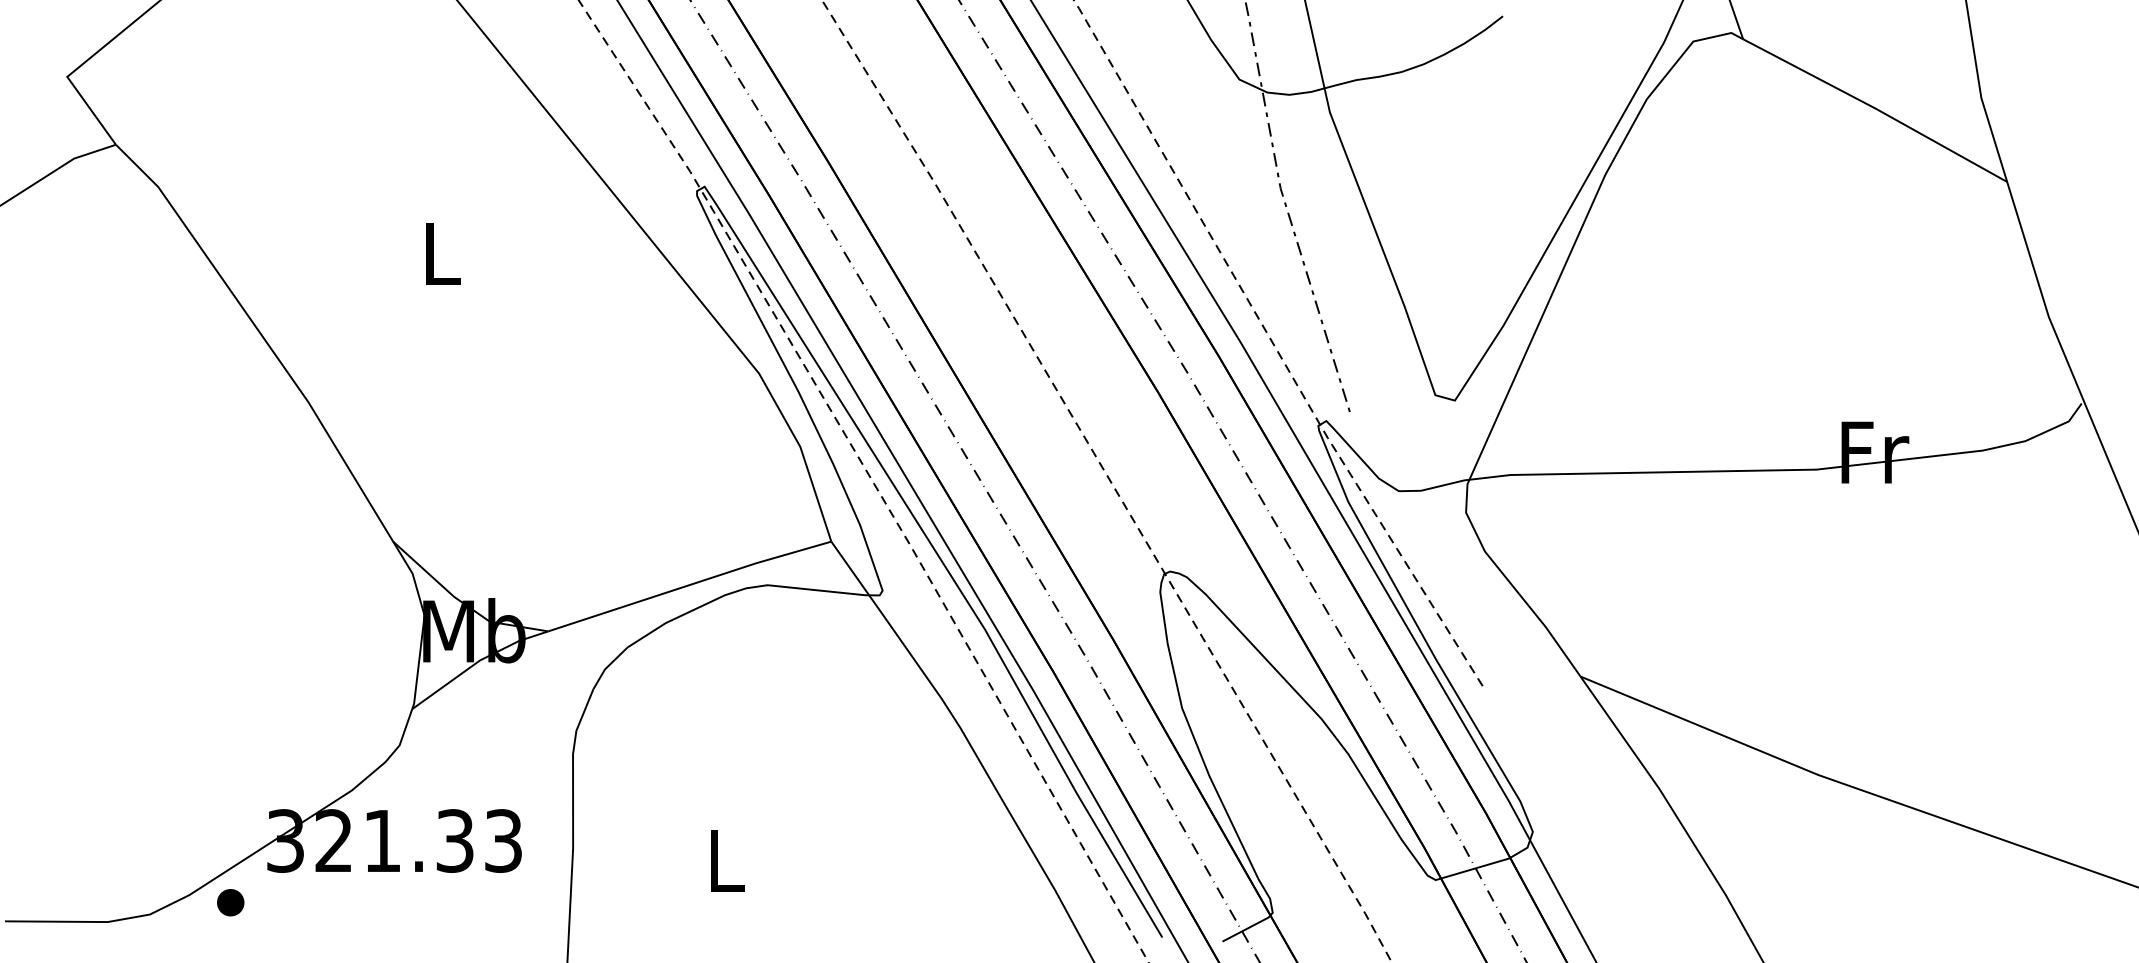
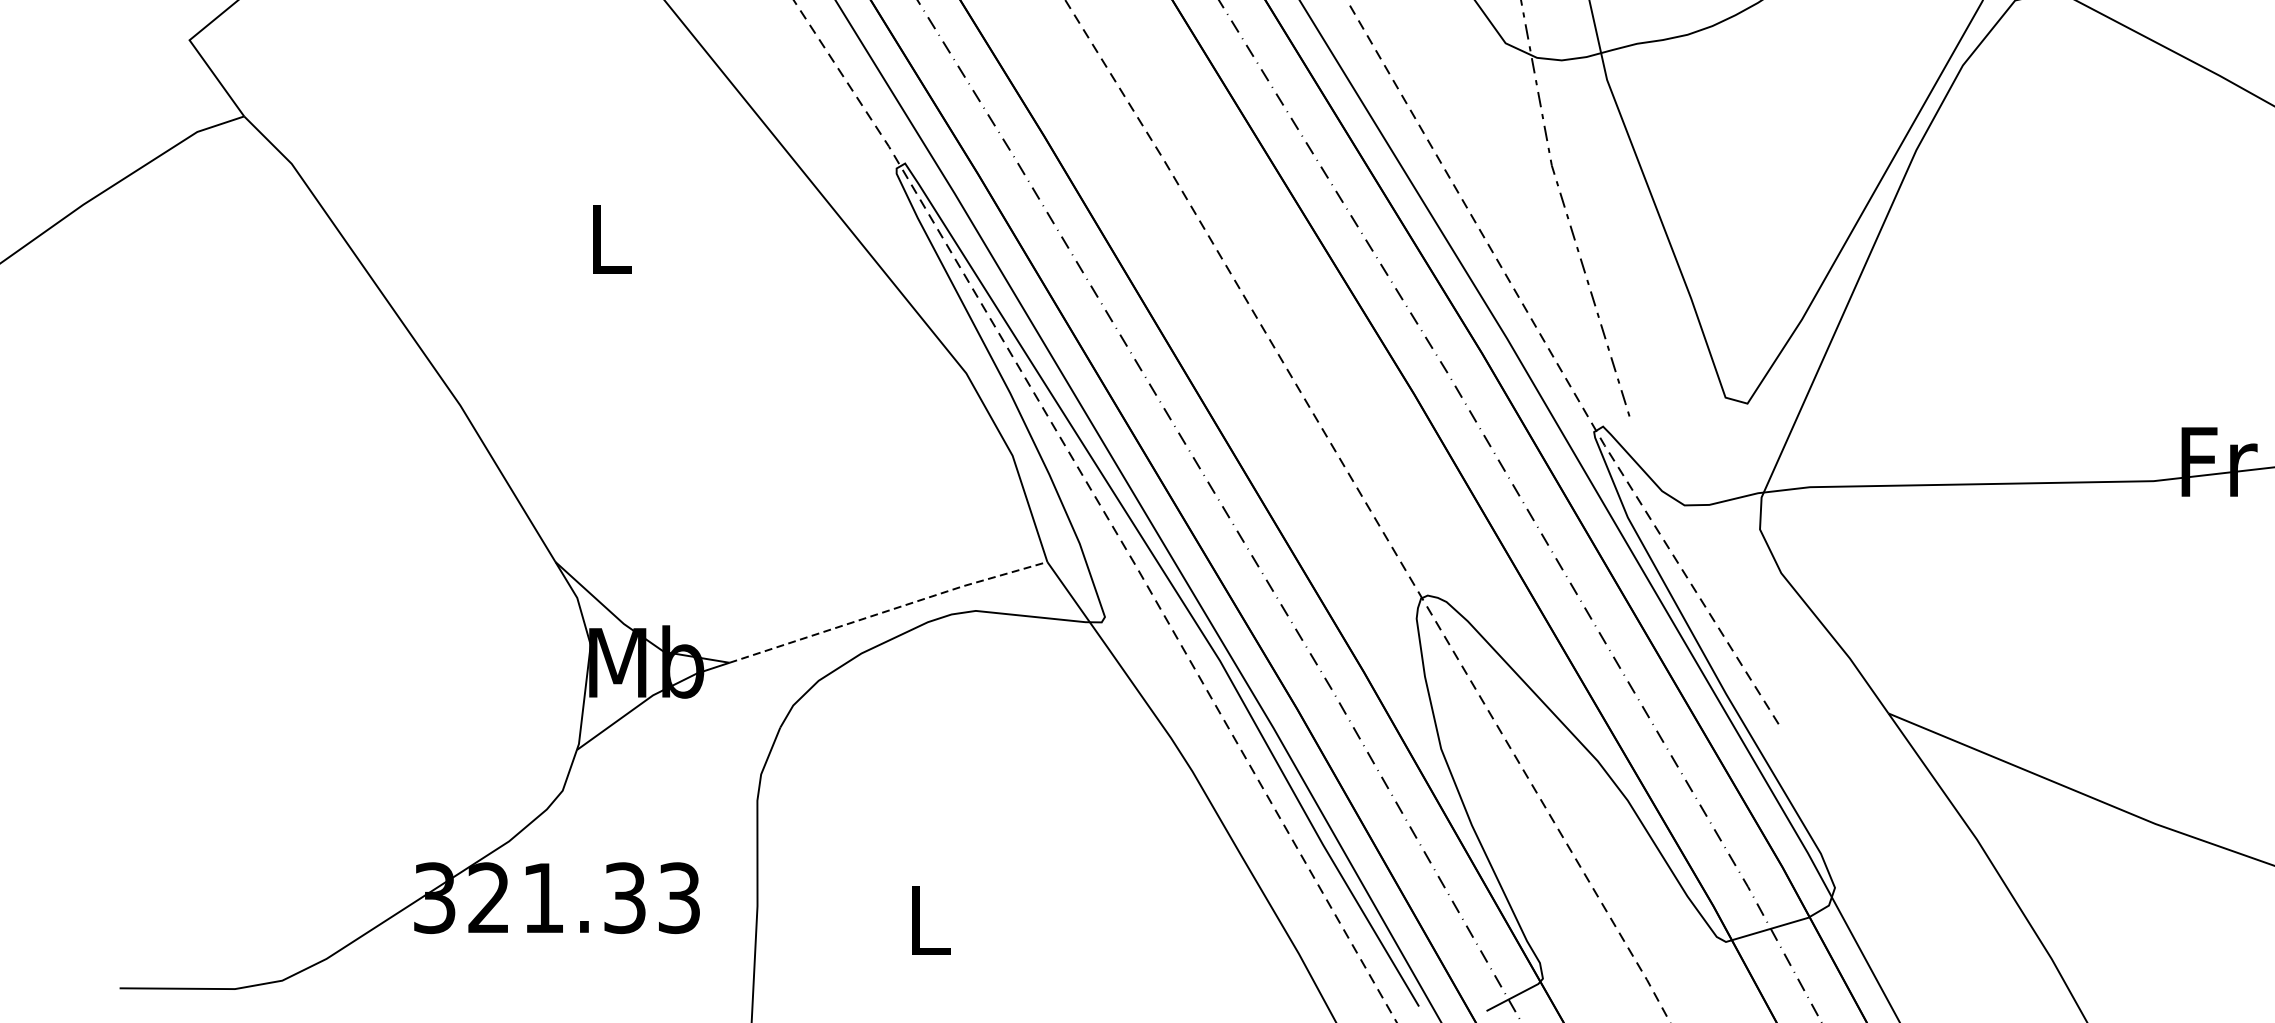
line: (690, 584) -> (889, 610), solid -> dashed
part: (230, 902) -> (372, 967), removed

